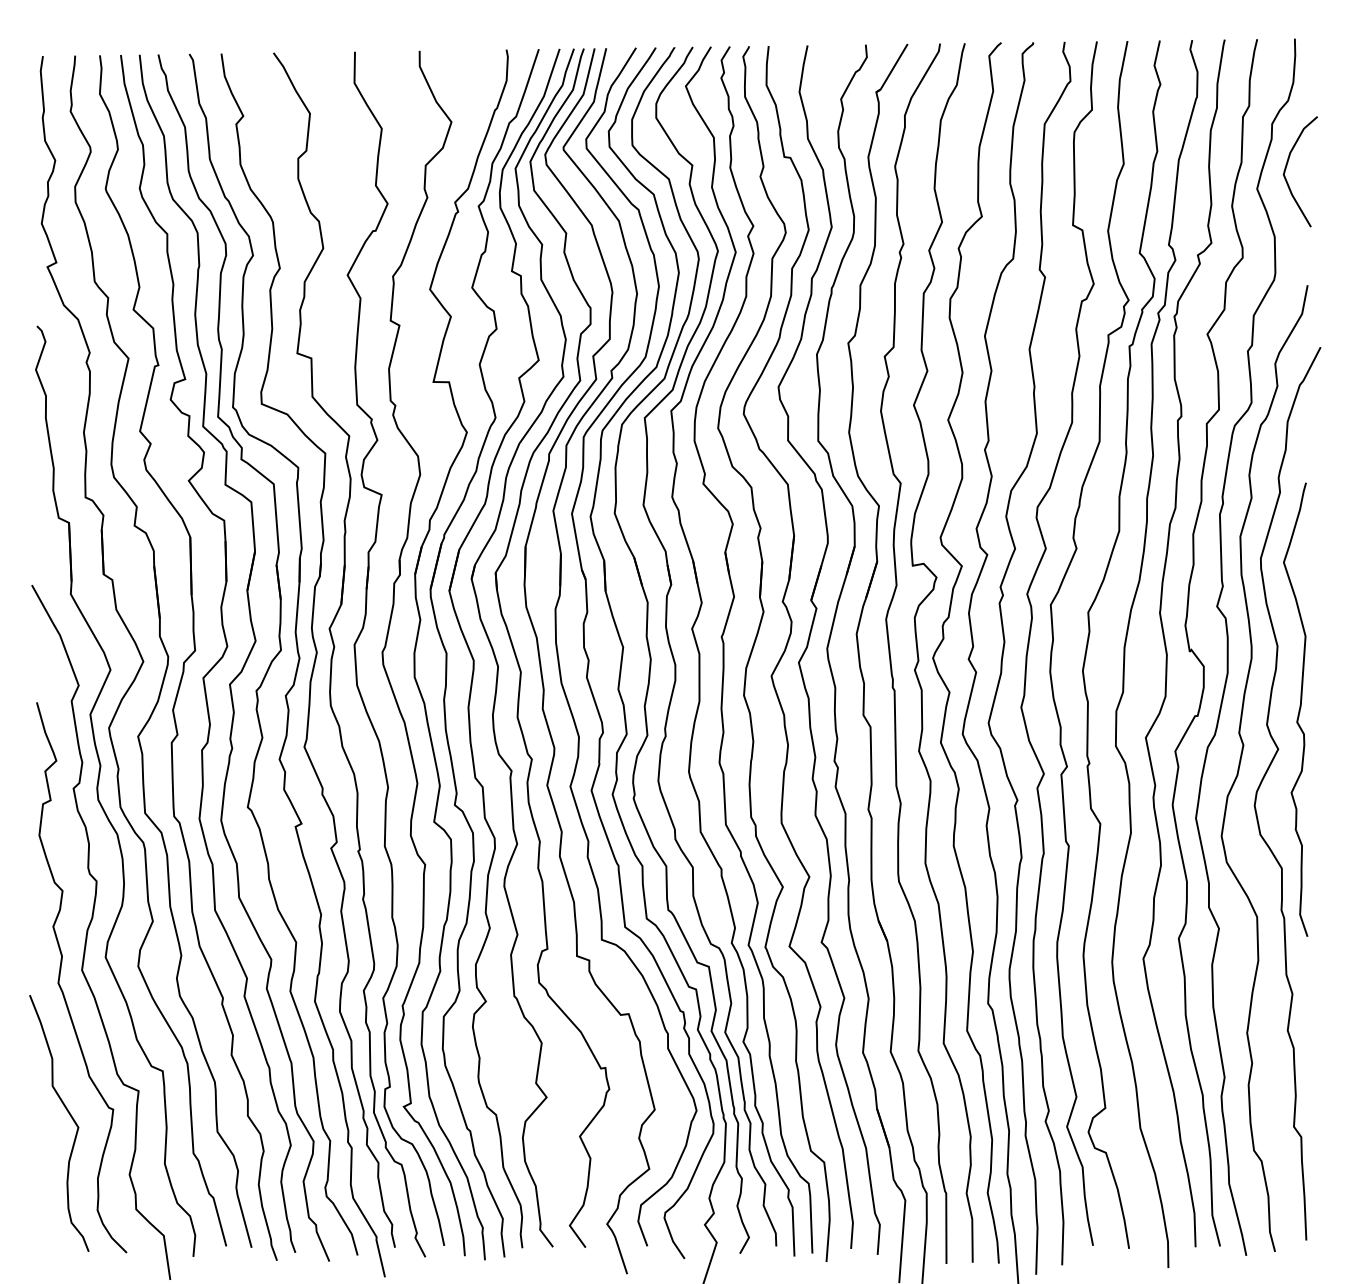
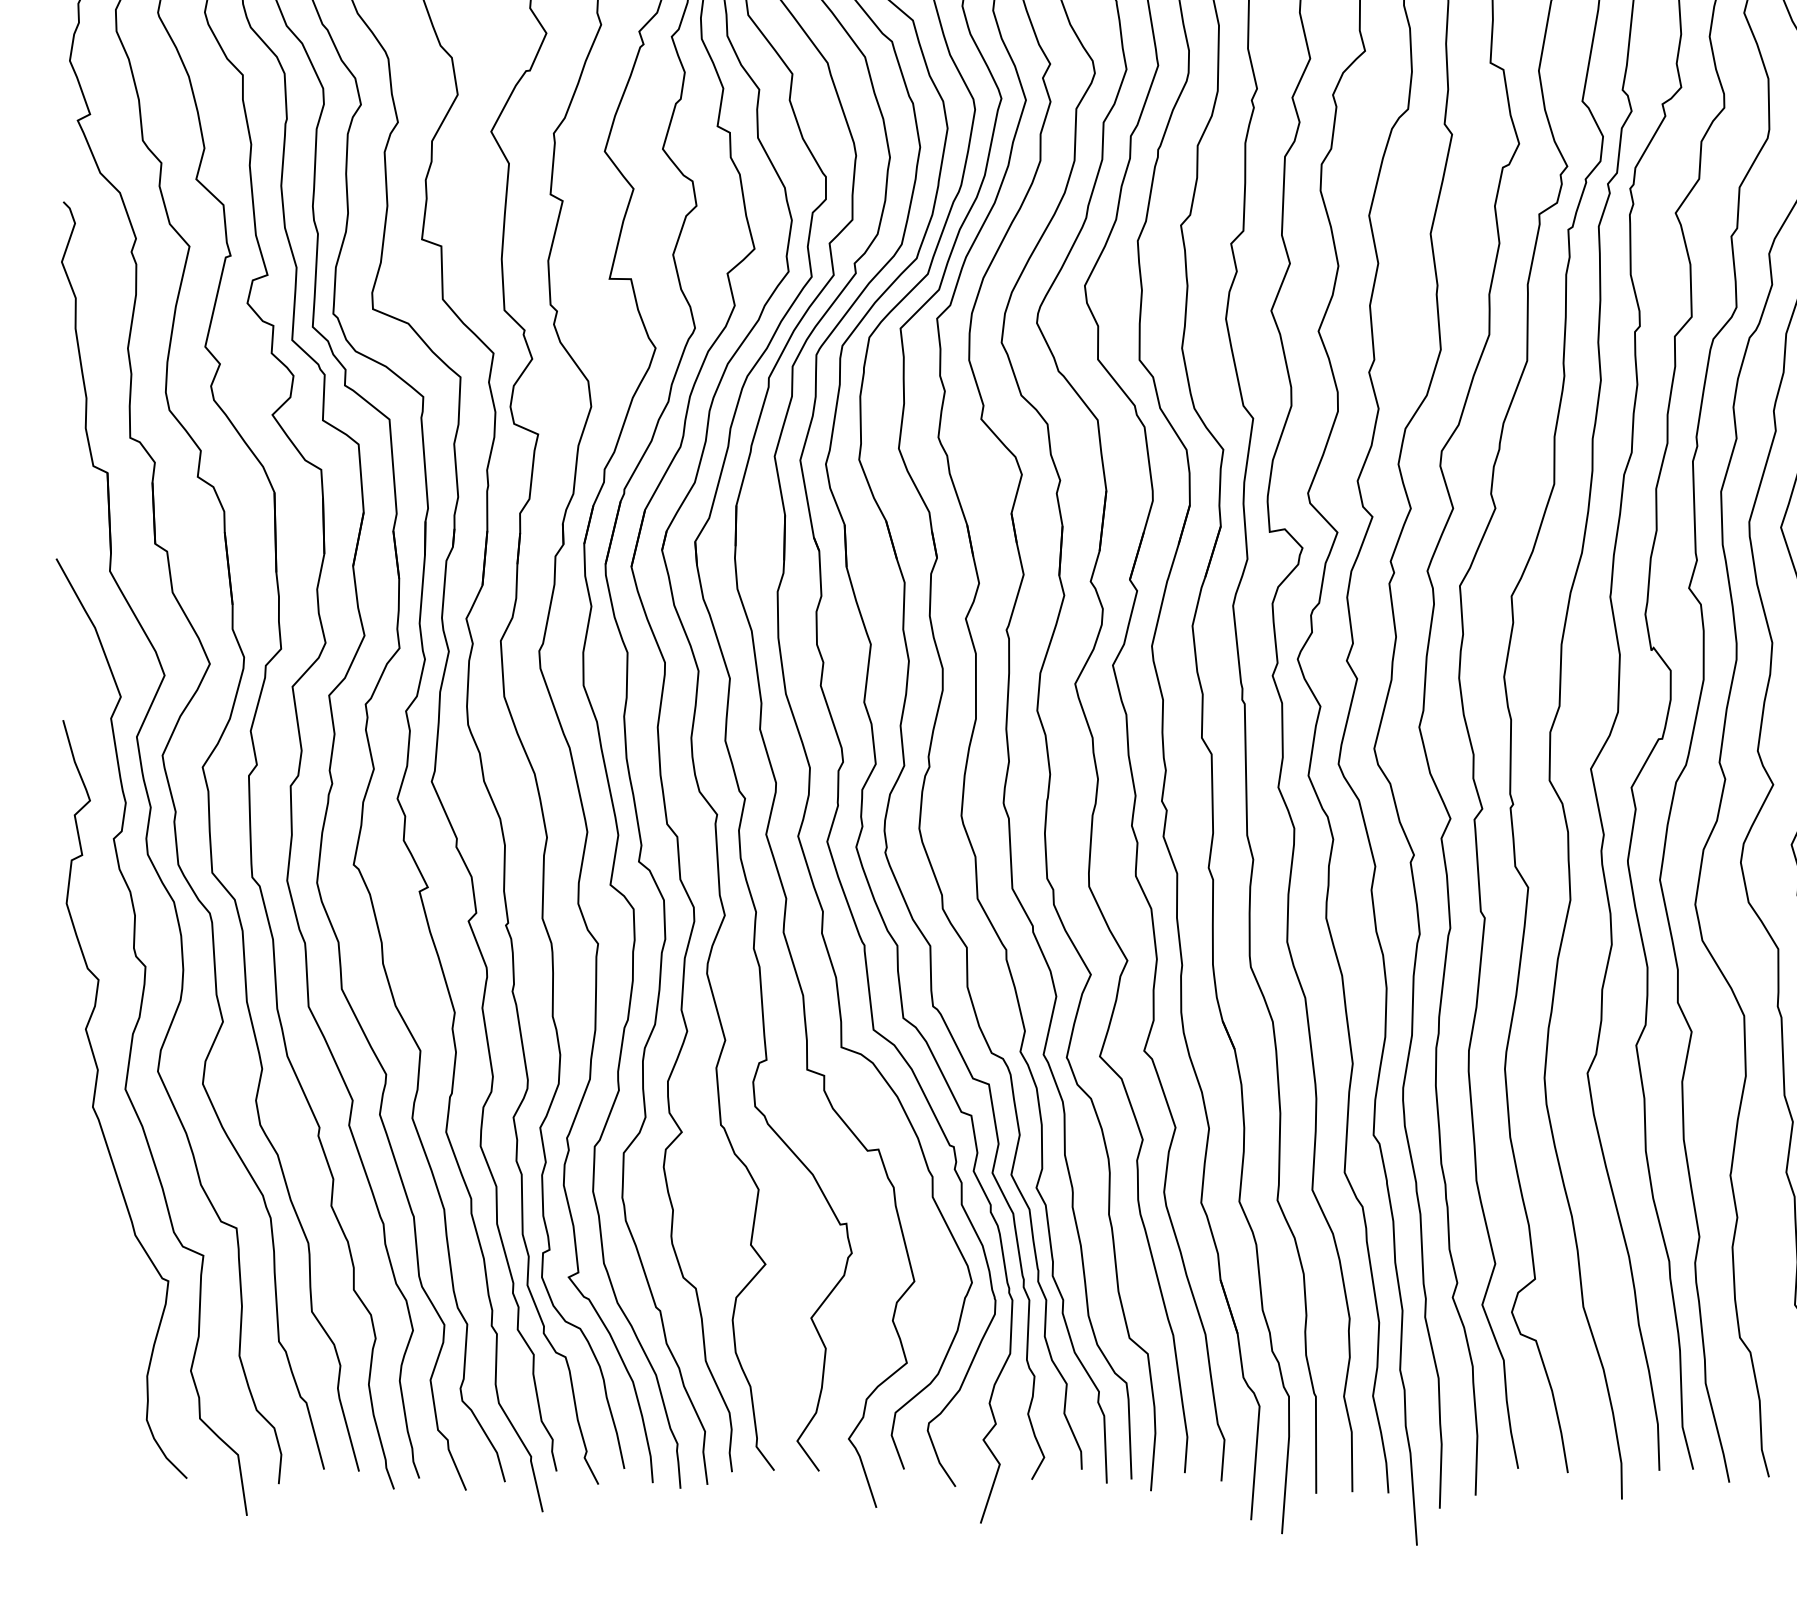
curve: (69, 1115) -> (108, 1289), removed

